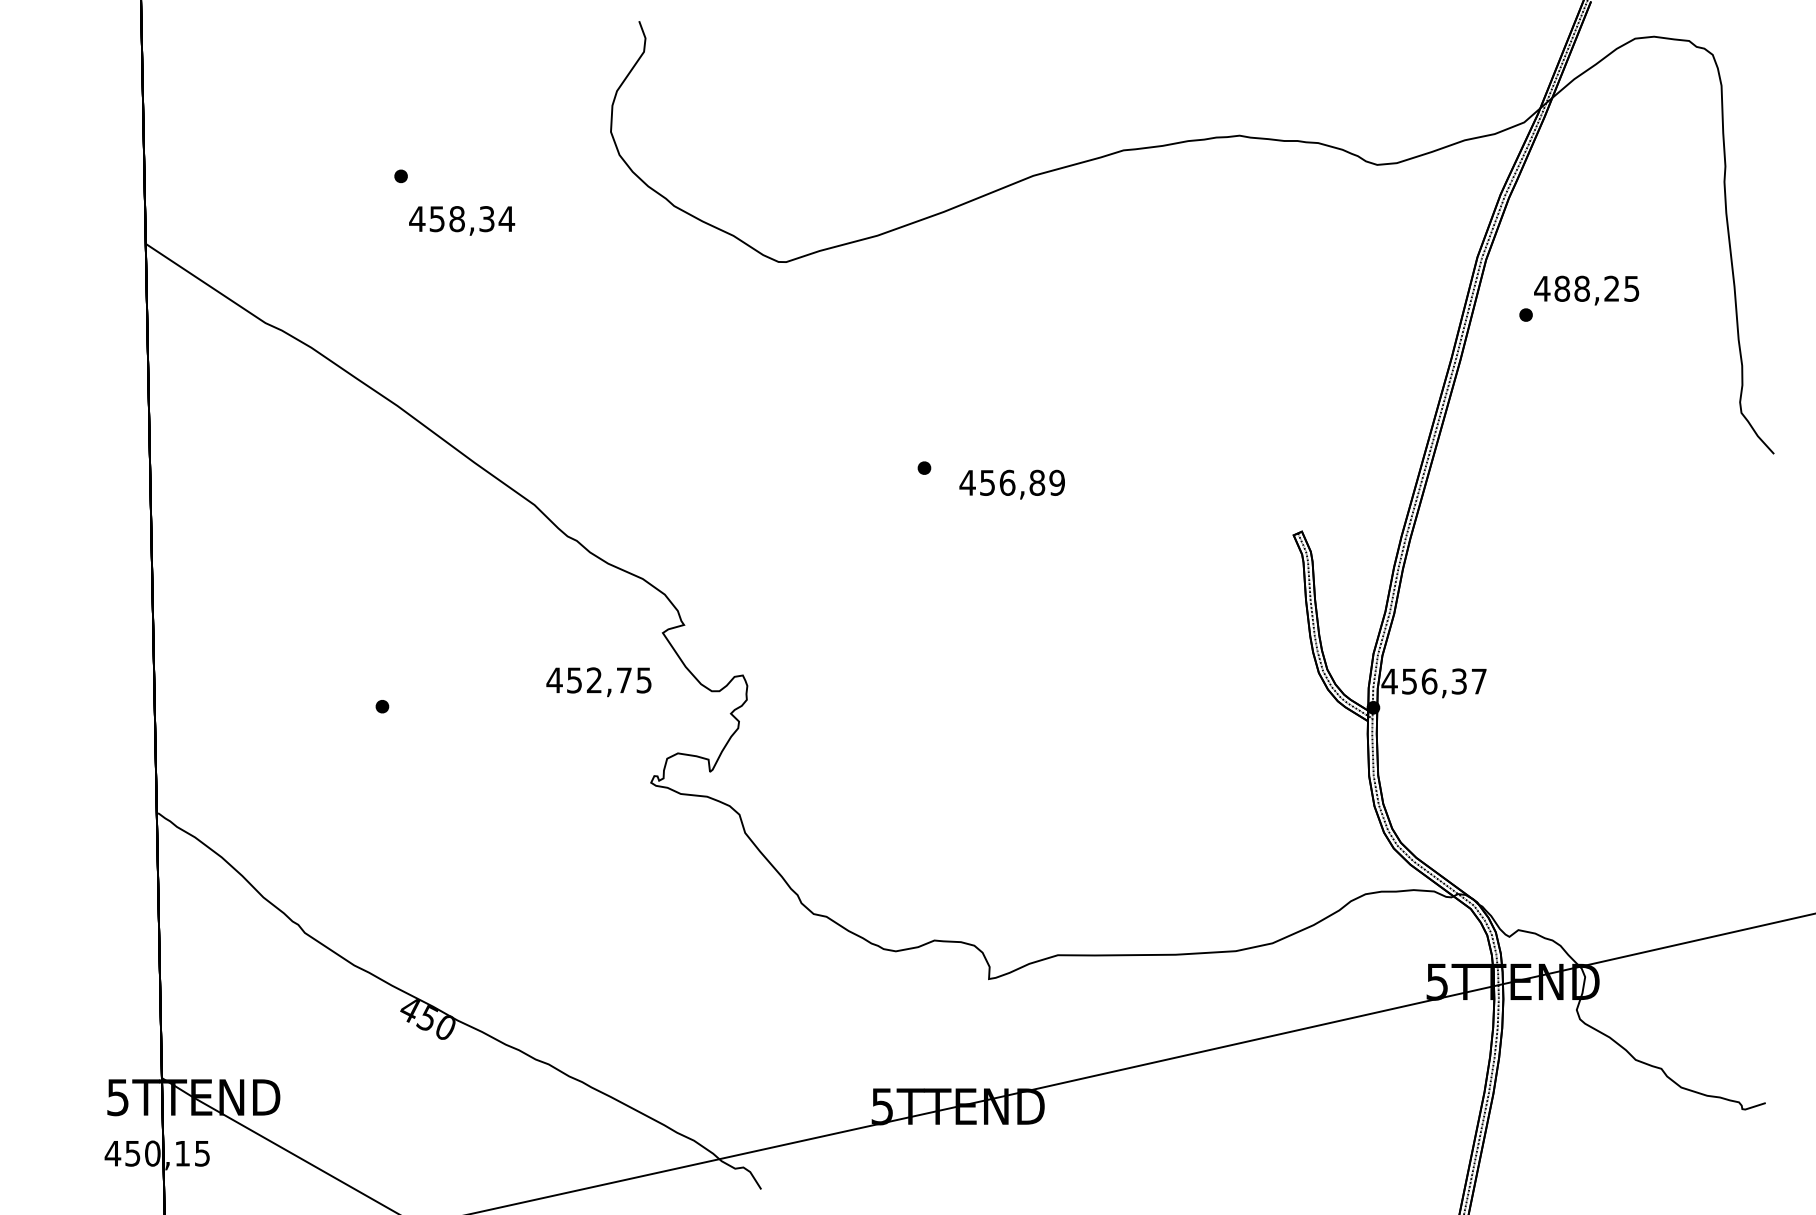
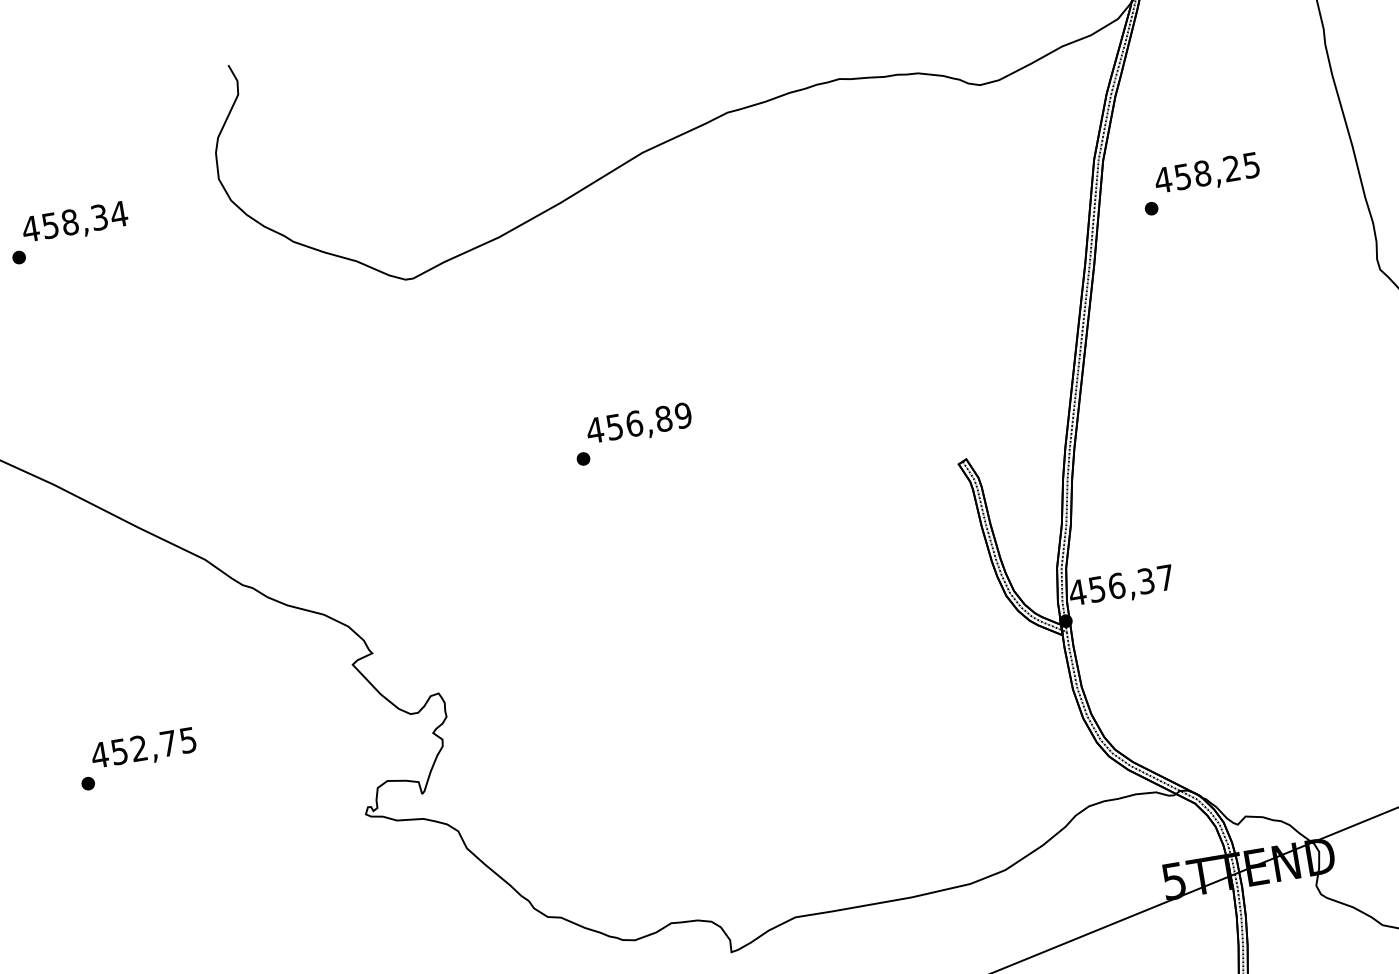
text: (462, 220) -> (75, 222), moved
text: (1562, 288) -> (1183, 176), 488,25 -> 458,25
text: (1011, 484) -> (638, 424), moved
text: (598, 682) -> (143, 749), moved

